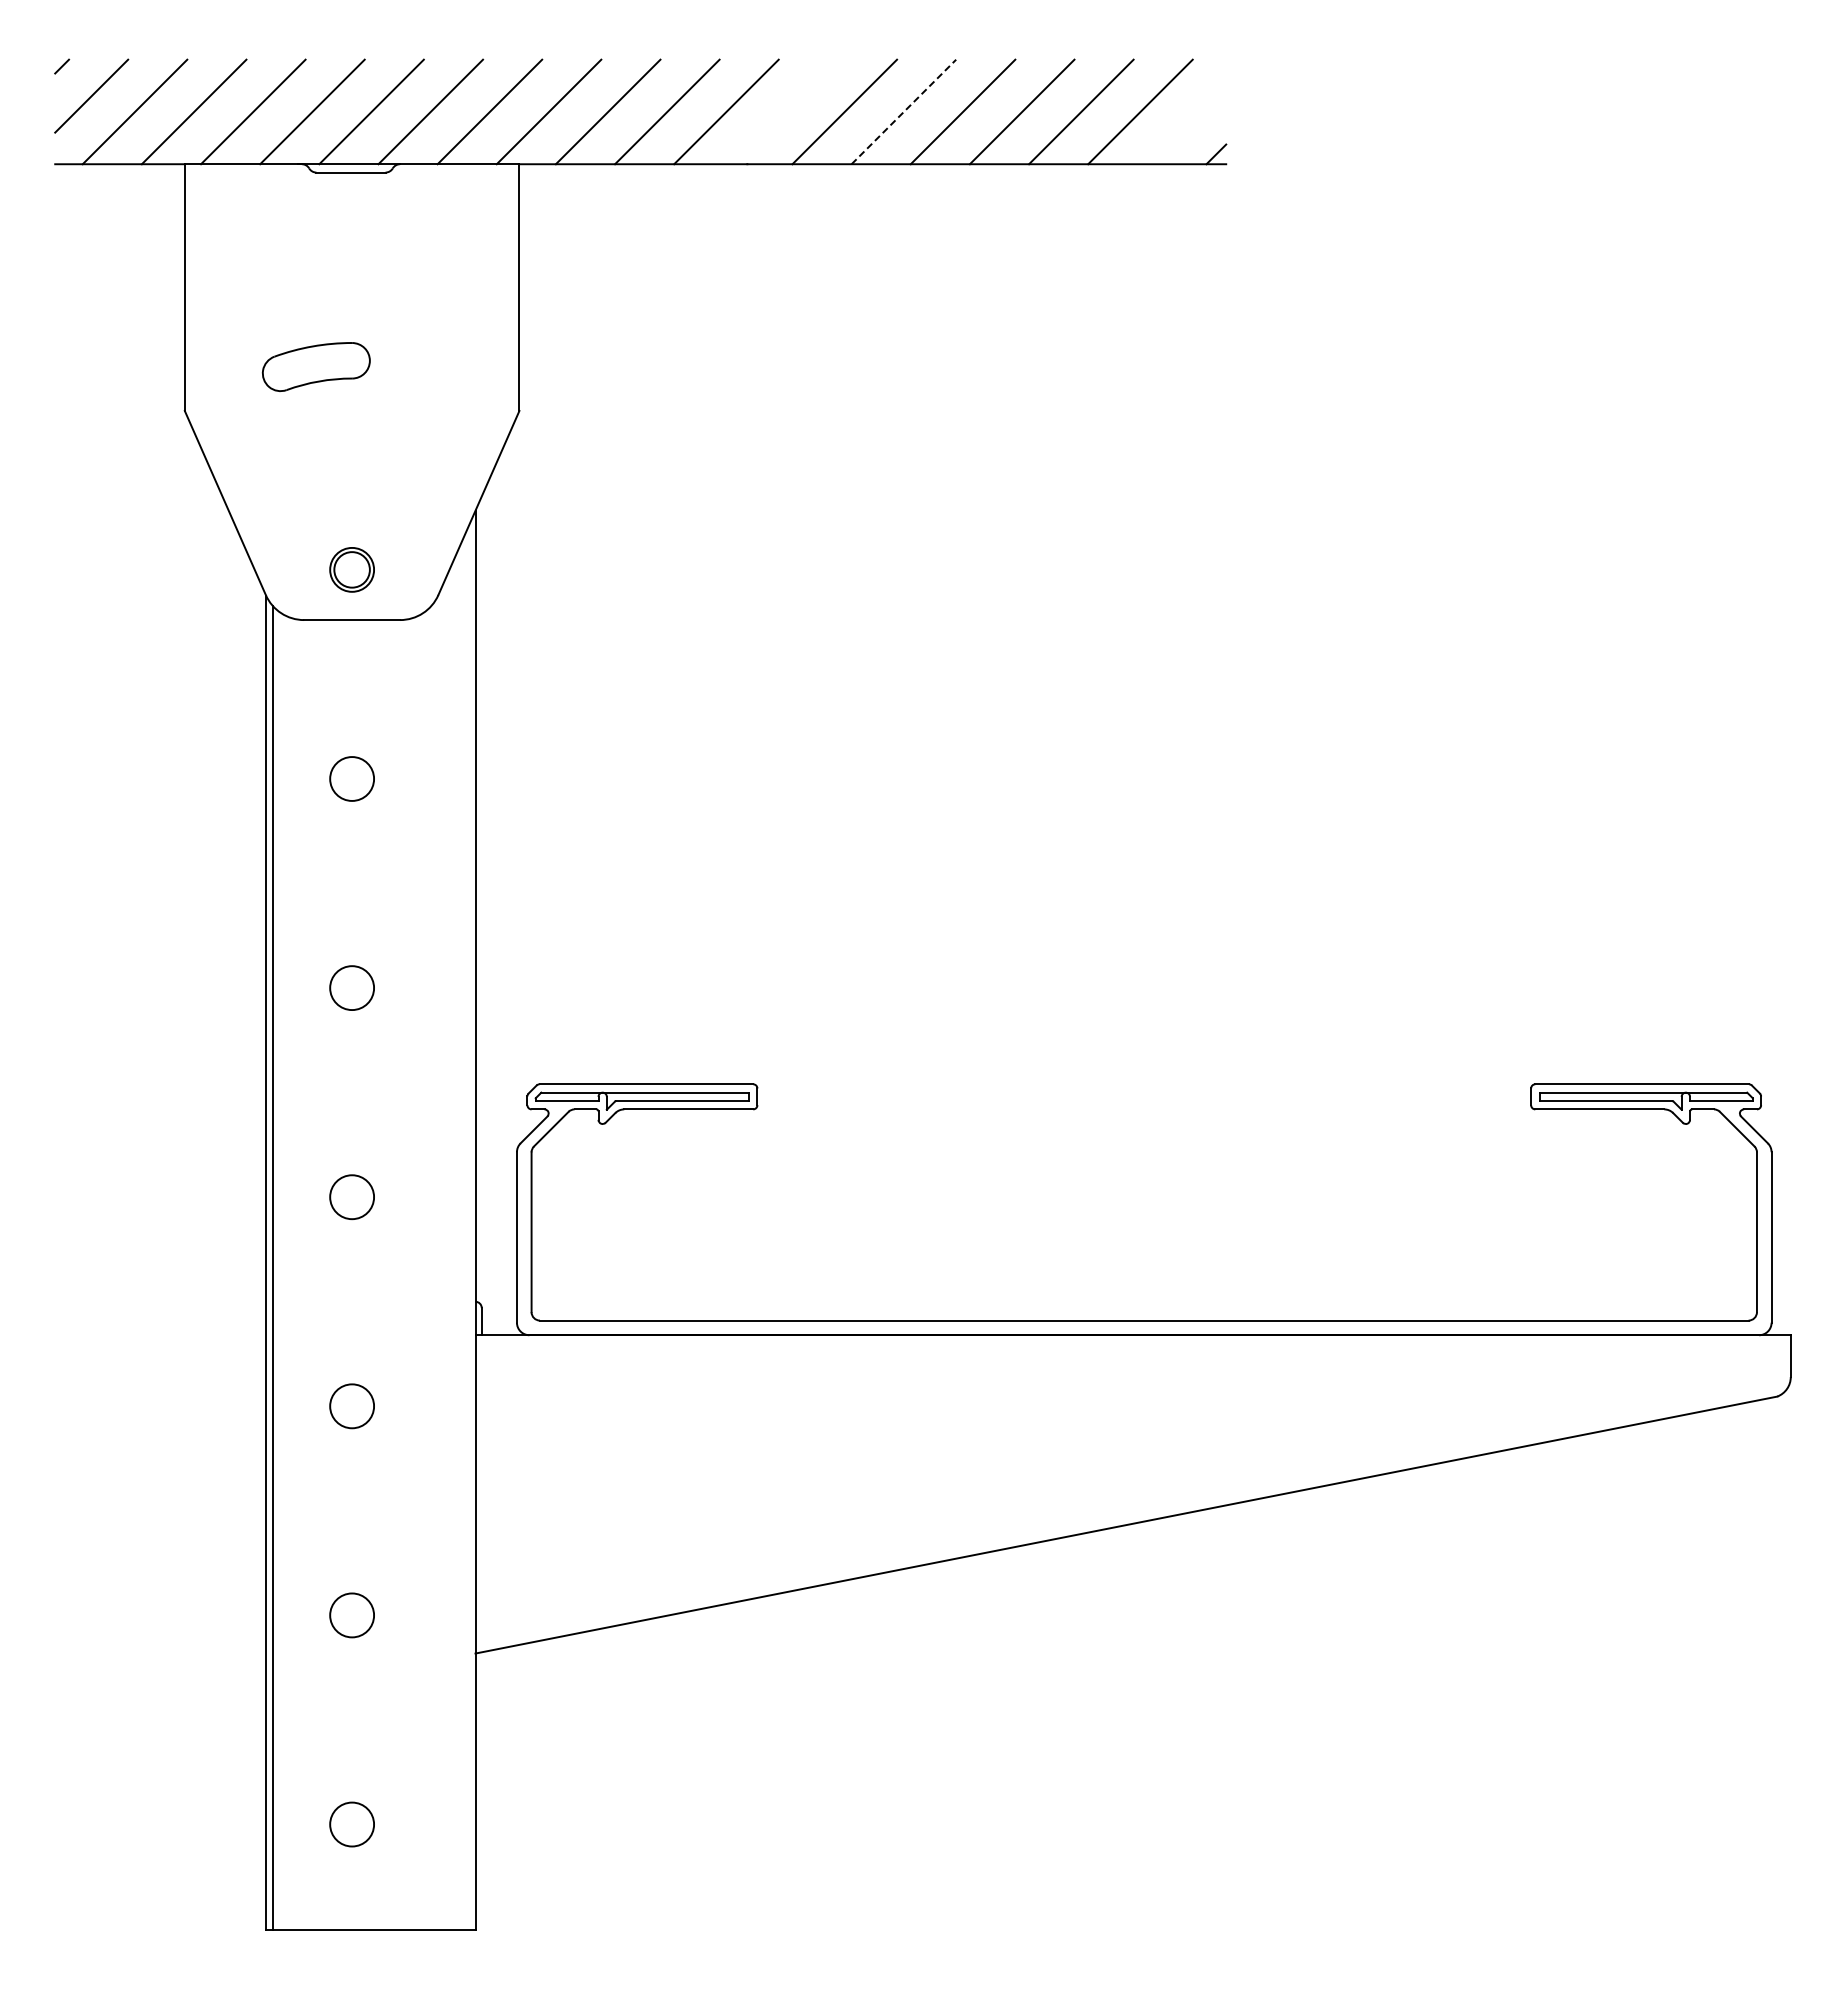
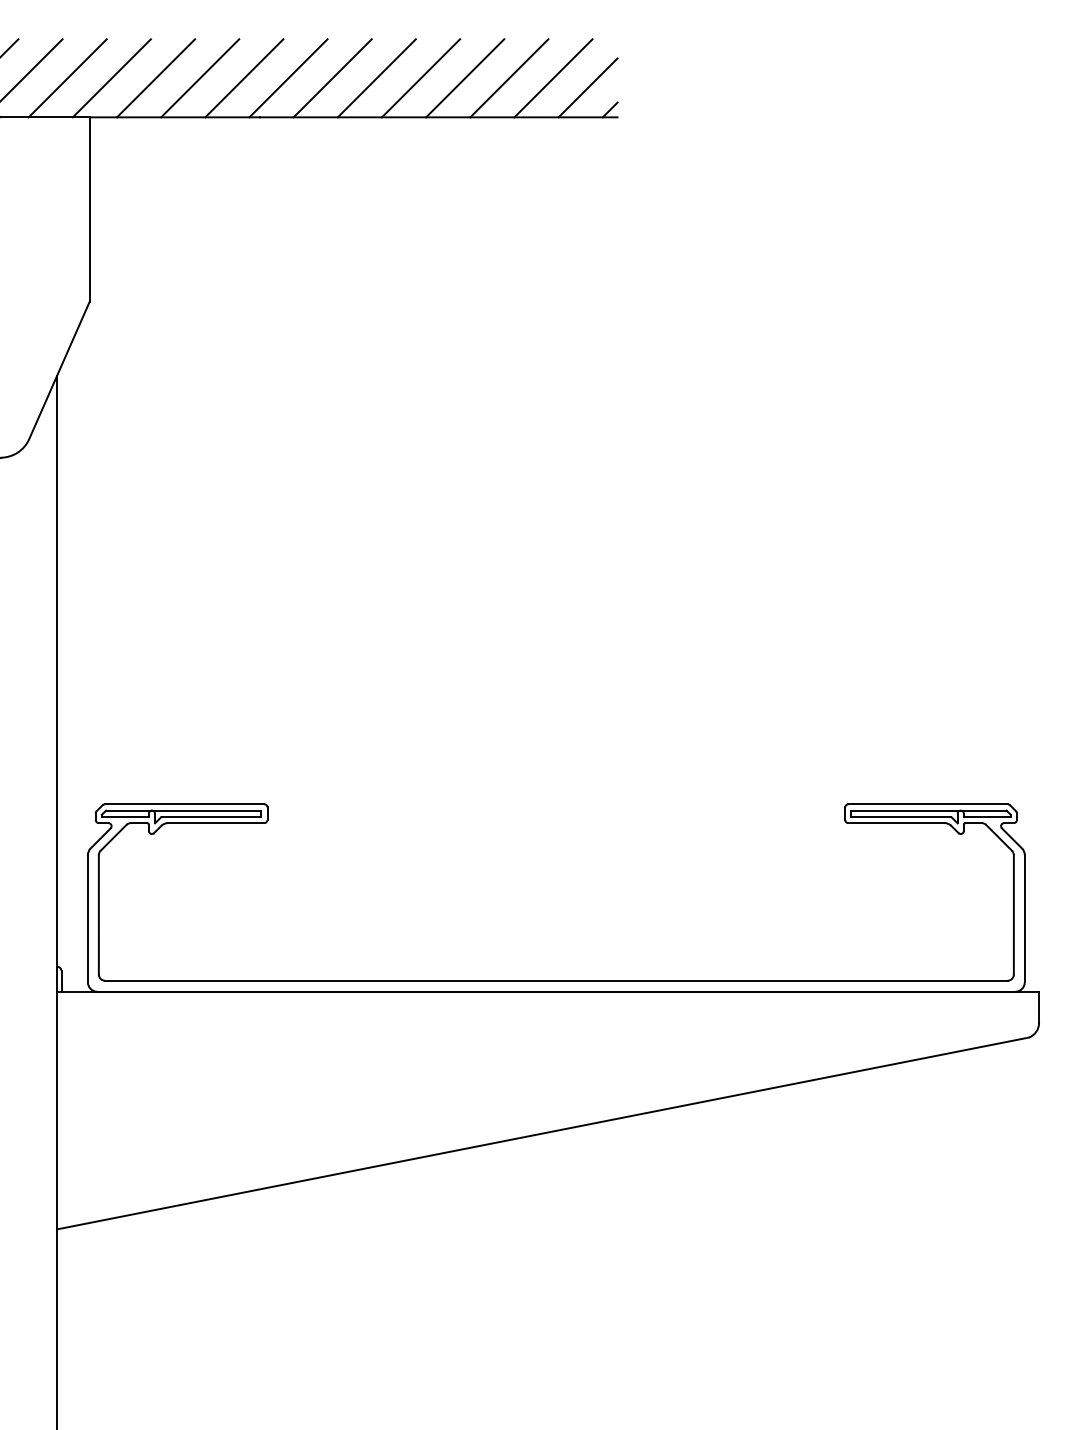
line: (785, 111) -> (288, 77), added
line: (903, 111) -> (376, 77), dashed -> solid
line: (1186, 124) -> (587, 87), added

